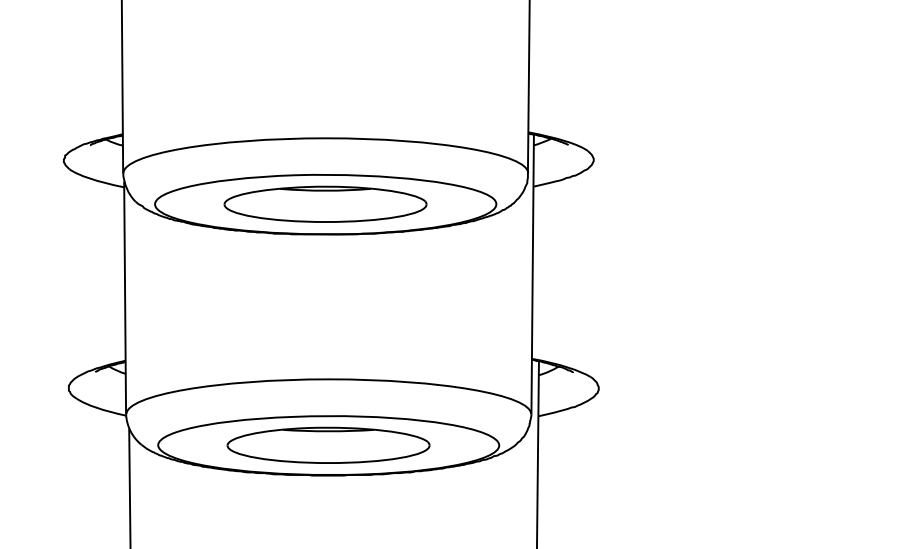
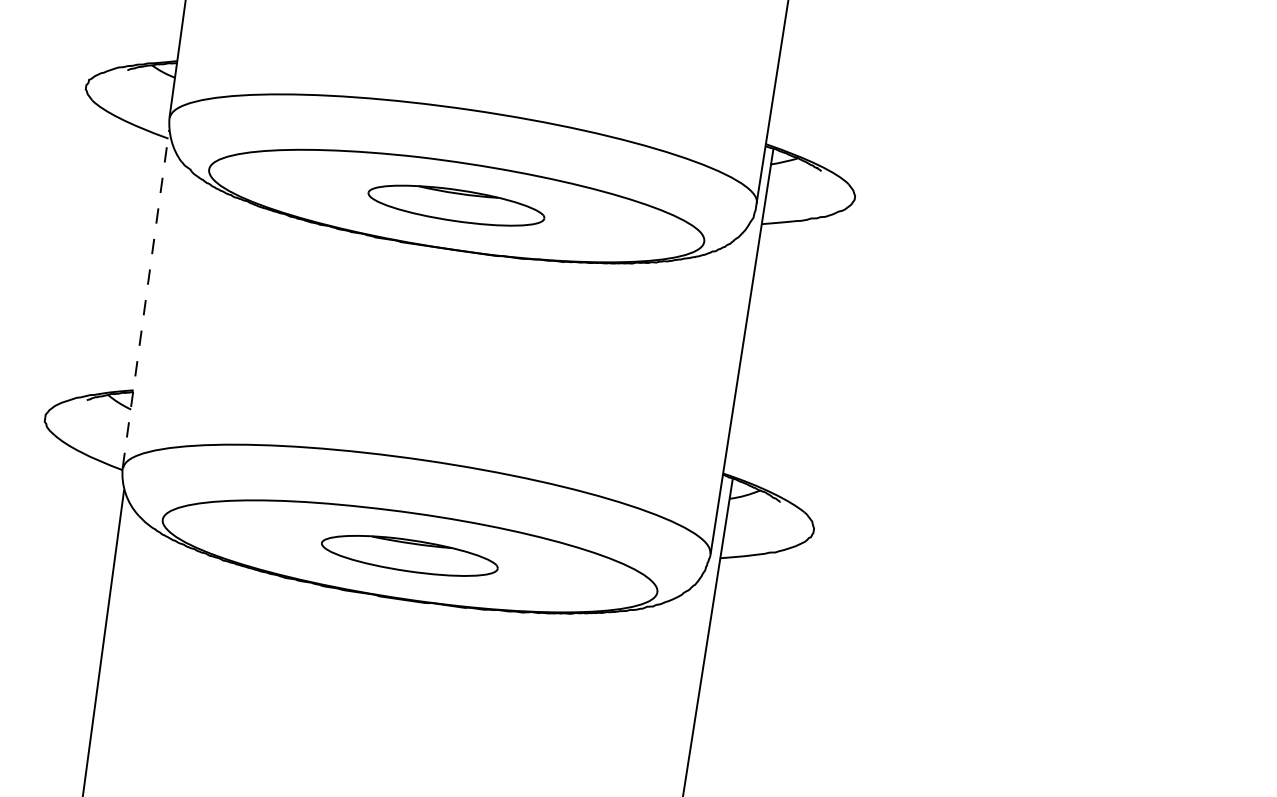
part: (325, 203) -> (456, 204), size x0.6
line: (125, 297) -> (146, 298), solid -> dashed
part: (328, 444) -> (409, 554), size x0.6

